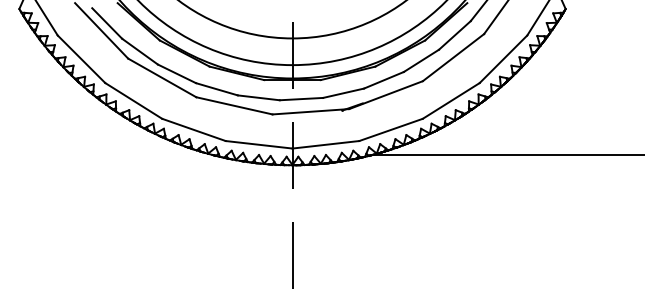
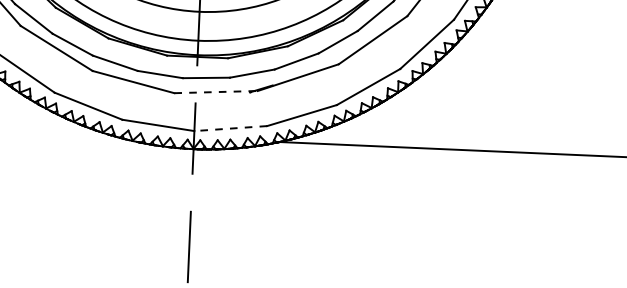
line: (311, 111) -> (216, 91), solid -> dashed
line: (325, 144) -> (230, 128), solid -> dashed

